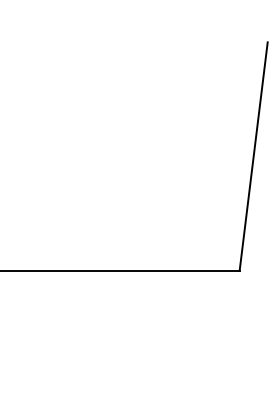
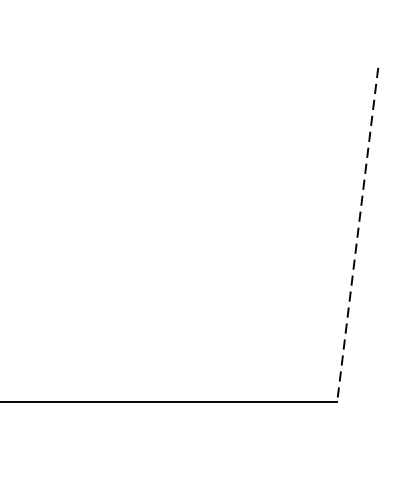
line: (253, 157) -> (357, 236), solid -> dashed

